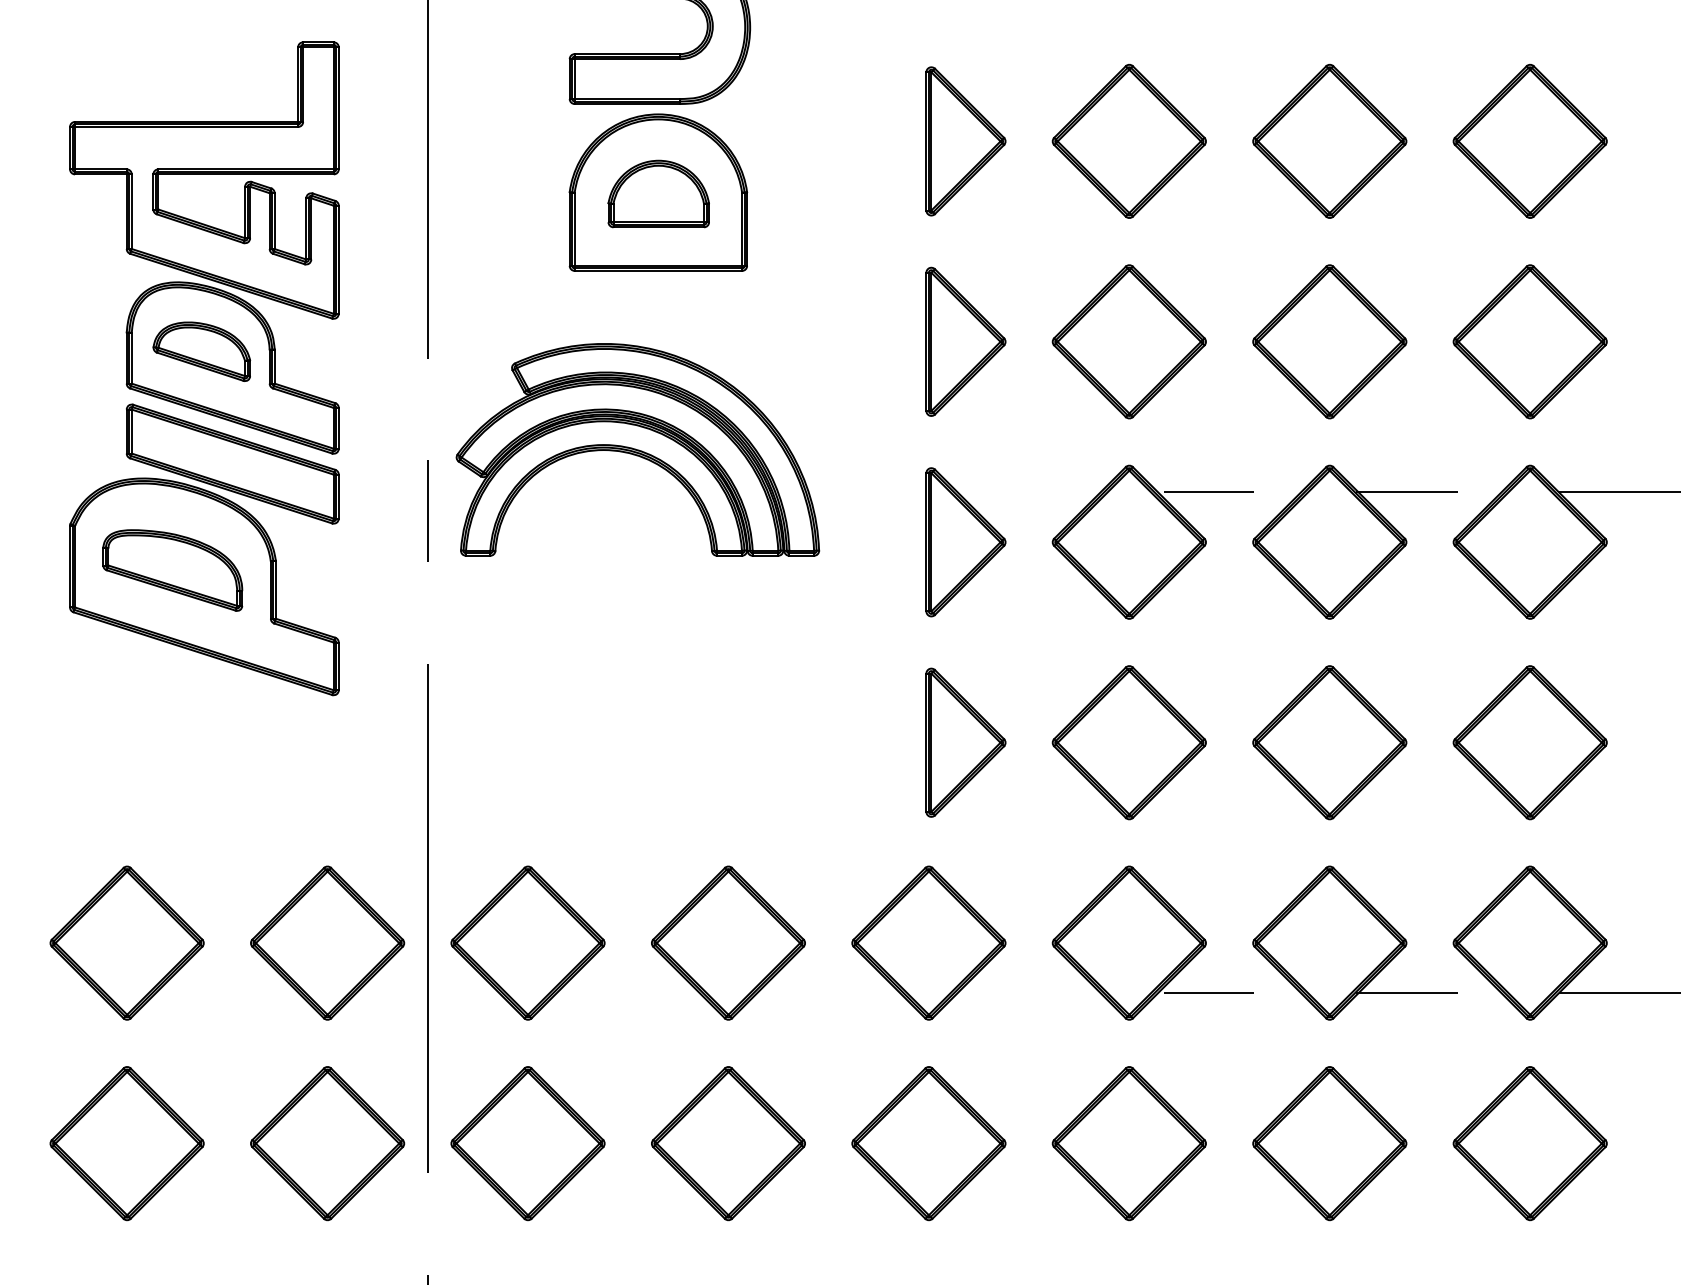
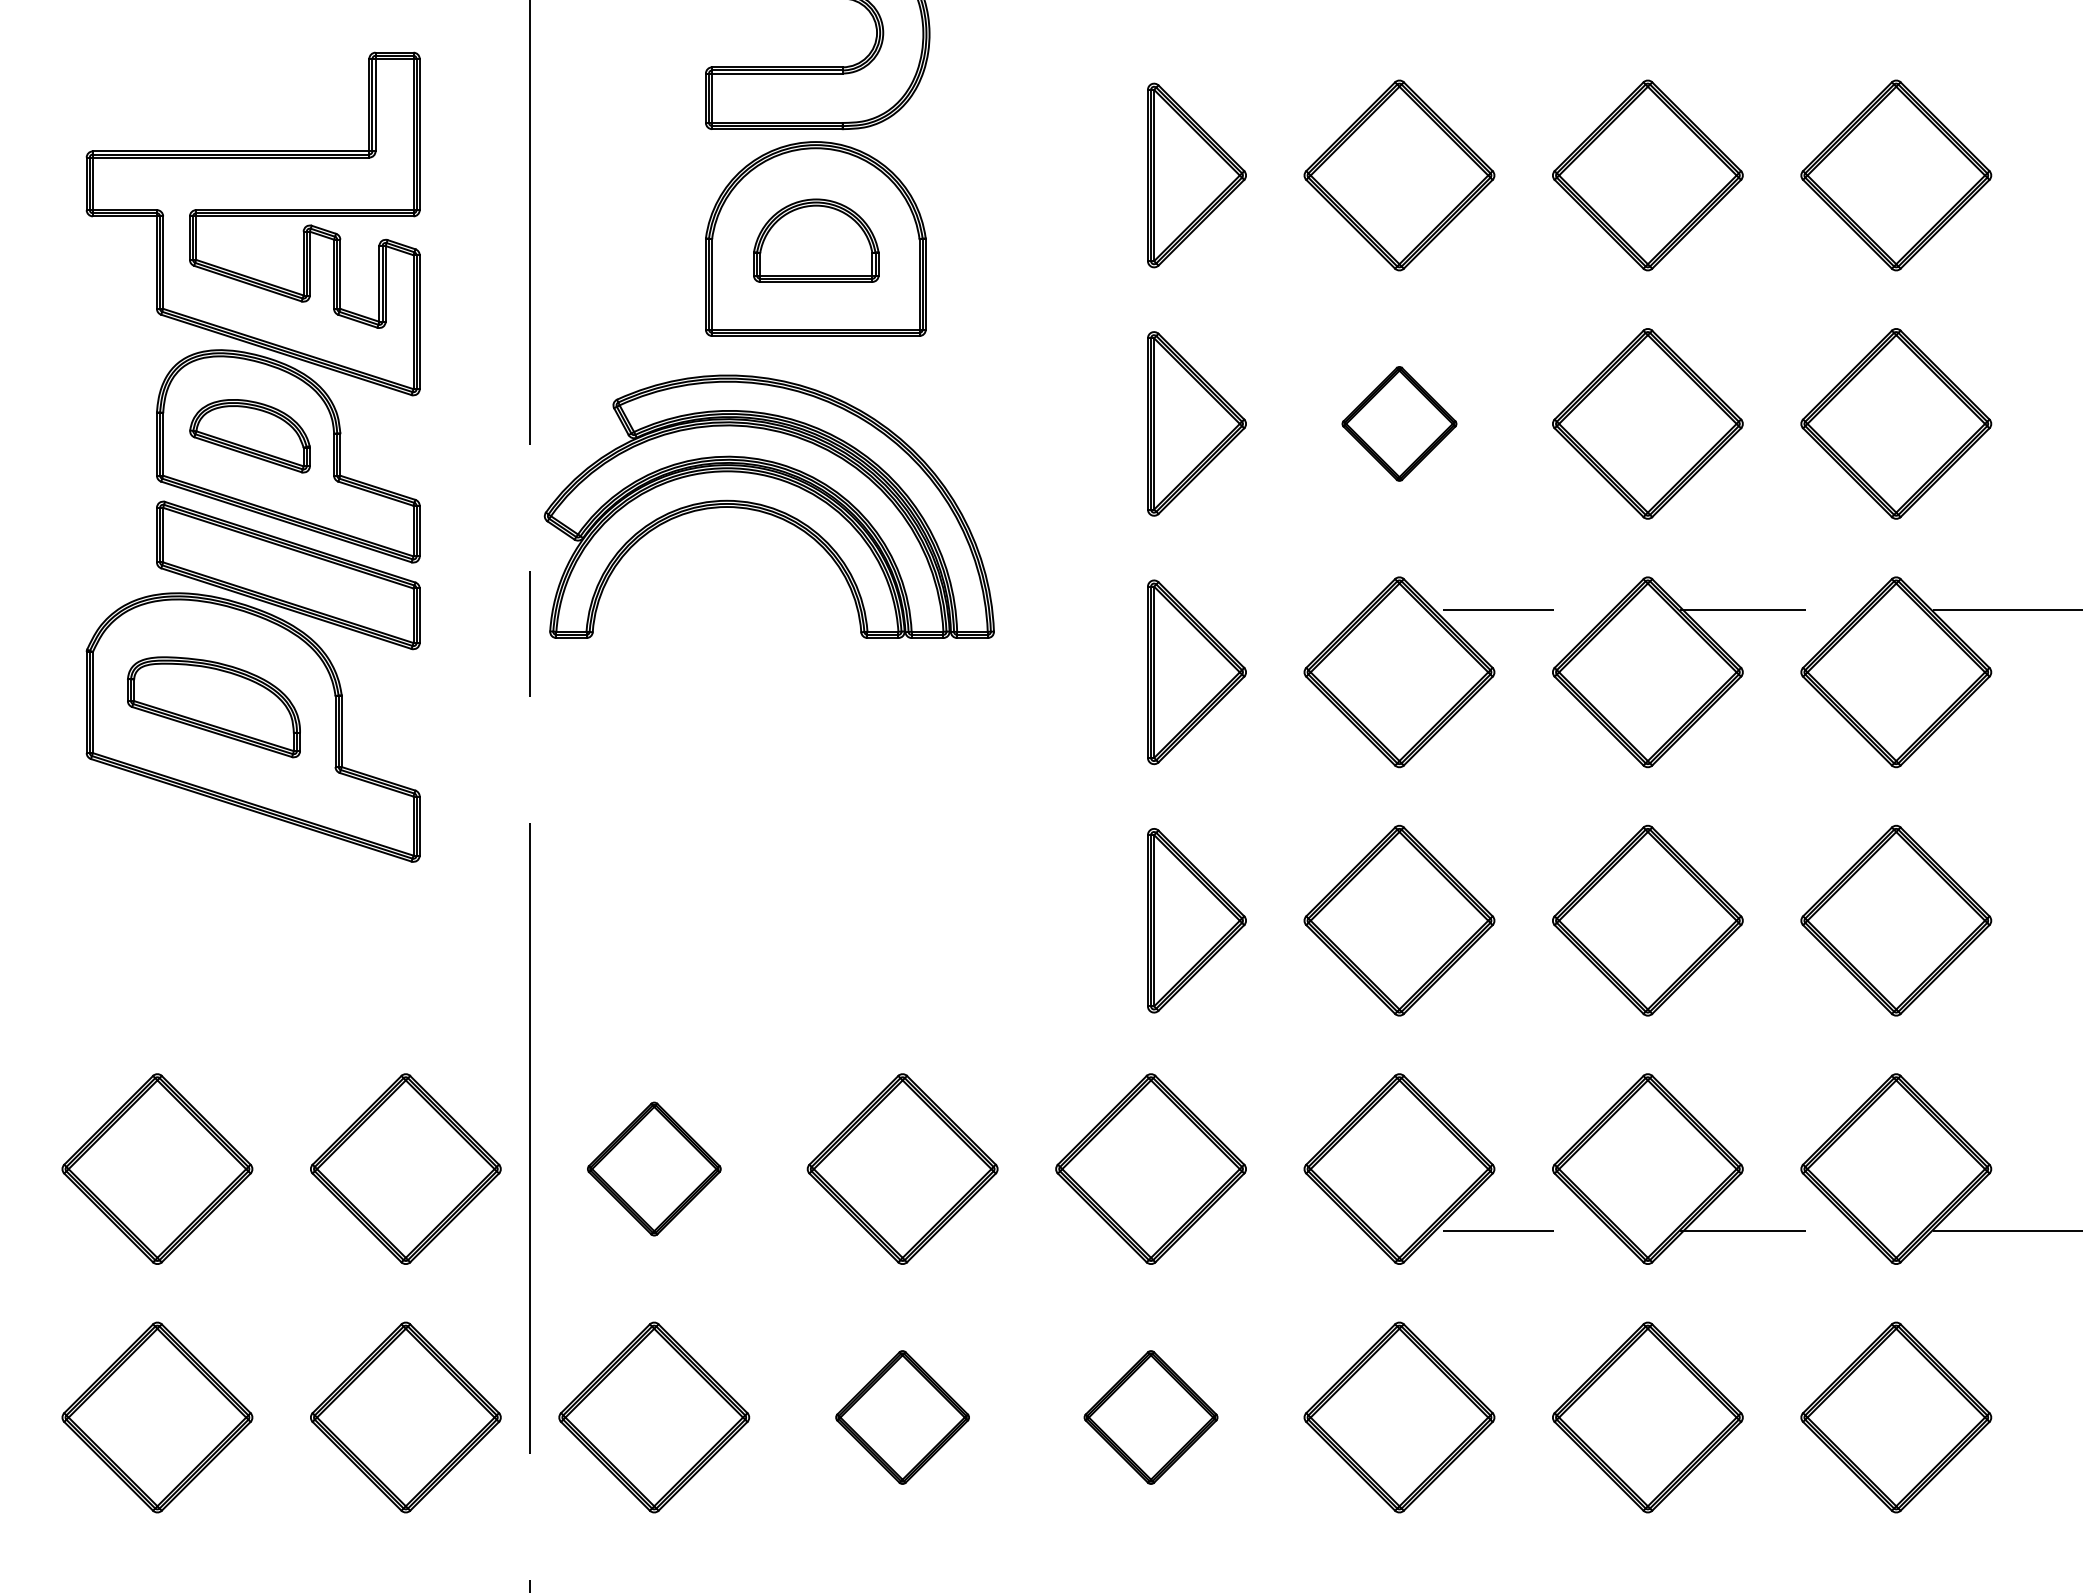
part: (1129, 341) -> (1399, 423), size x0.6
part: (637, 449) -> (768, 506), moved
part: (528, 942) -> (654, 1168), size x0.7
part: (728, 1143) -> (902, 1417), size x0.7
part: (928, 1143) -> (1150, 1417), size x0.7

